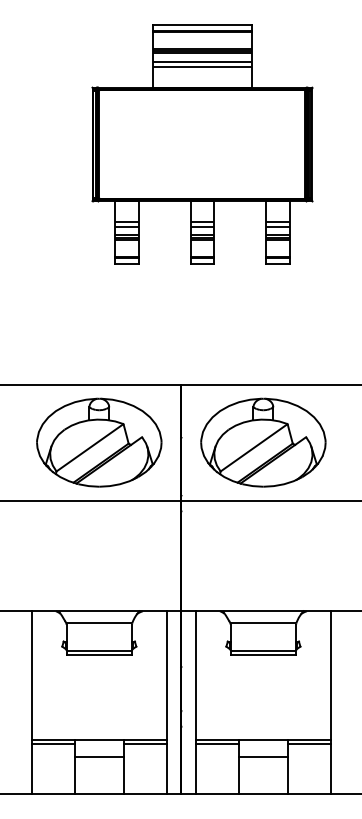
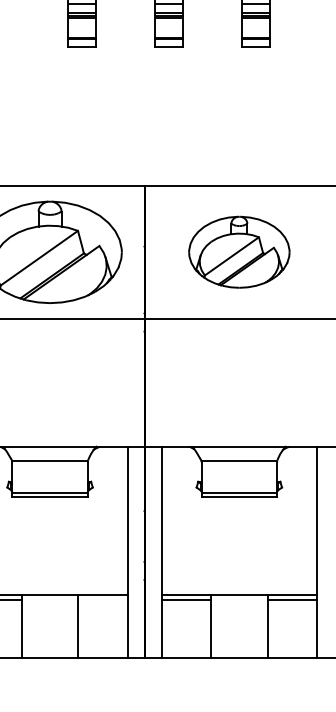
part: (263, 442) -> (239, 252), size x0.7
line: (144, 743) -> (102, 599), removed
line: (98, 756) -> (49, 614), removed
line: (262, 756) -> (238, 614), removed

